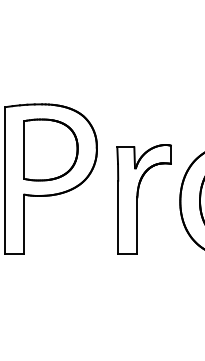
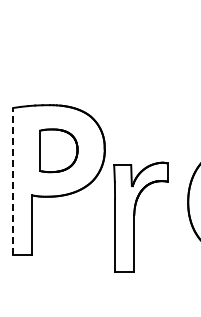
part: (50, 149) -> (58, 150), size x0.7
line: (5, 180) -> (13, 181), solid -> dashed
part: (143, 199) -> (140, 217), moved

